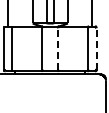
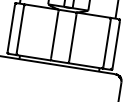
line: (58, 48) -> (73, 37), dashed -> solid
line: (96, 48) -> (116, 44), dashed -> solid

